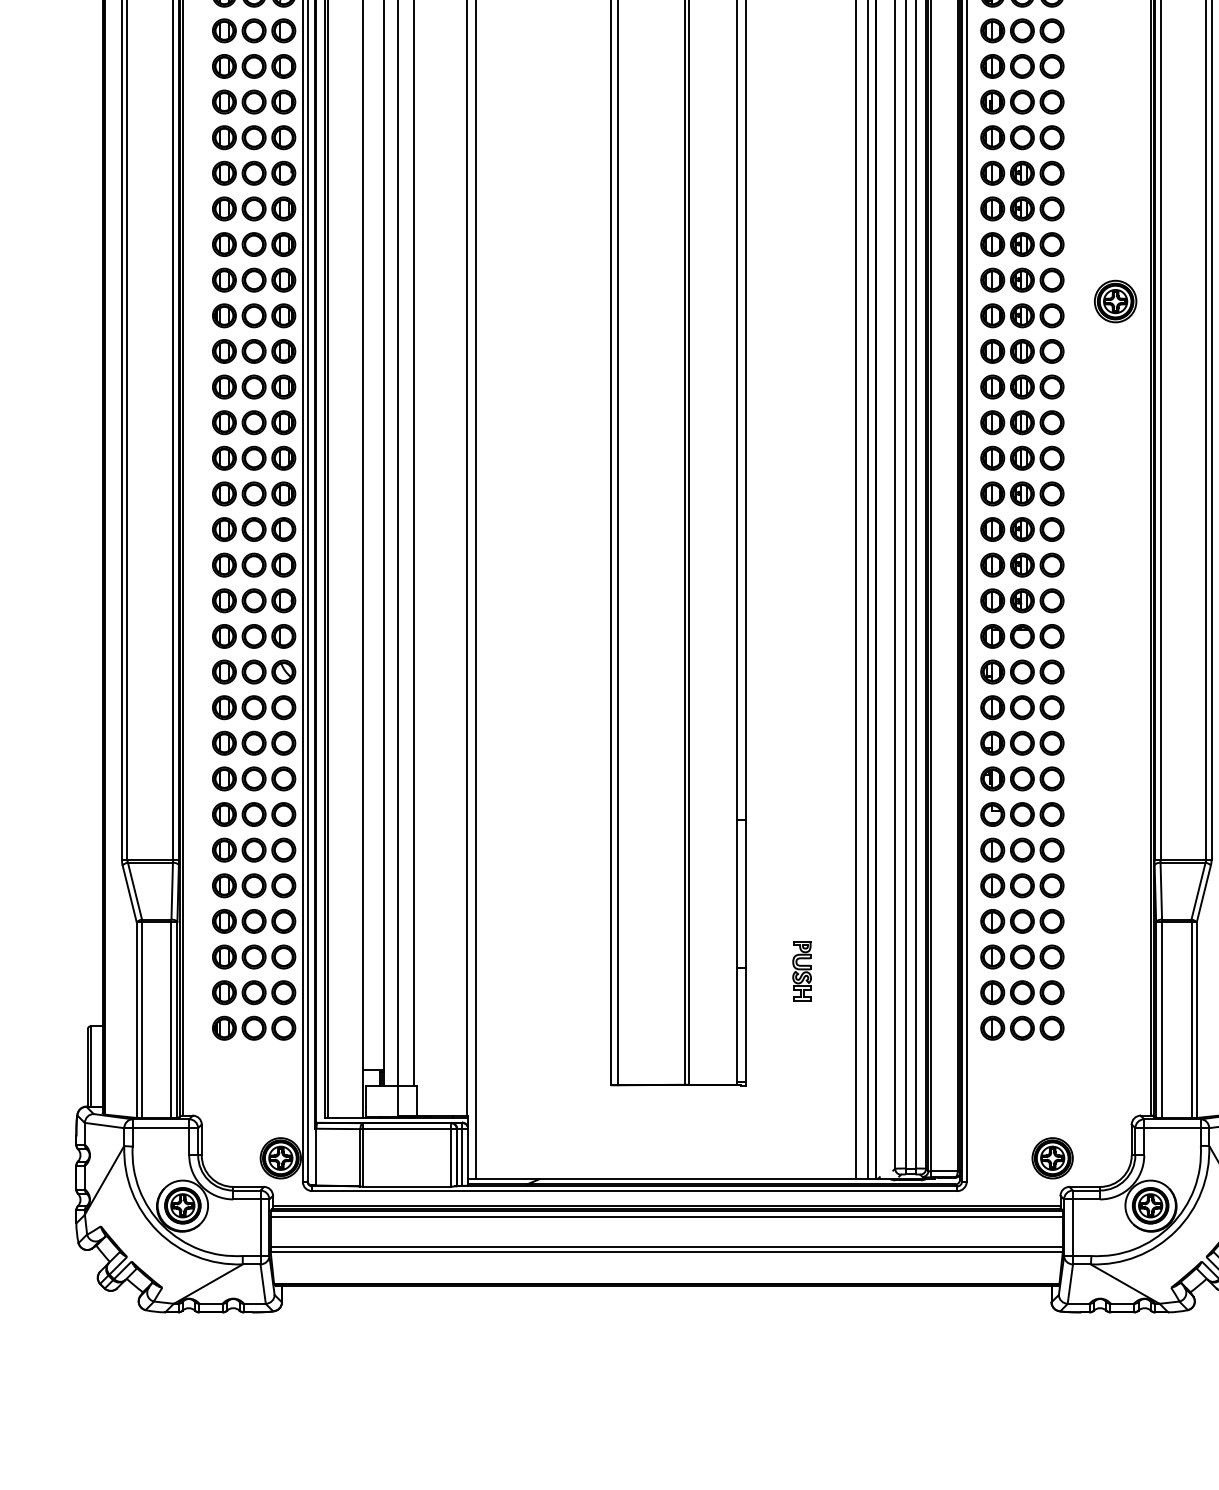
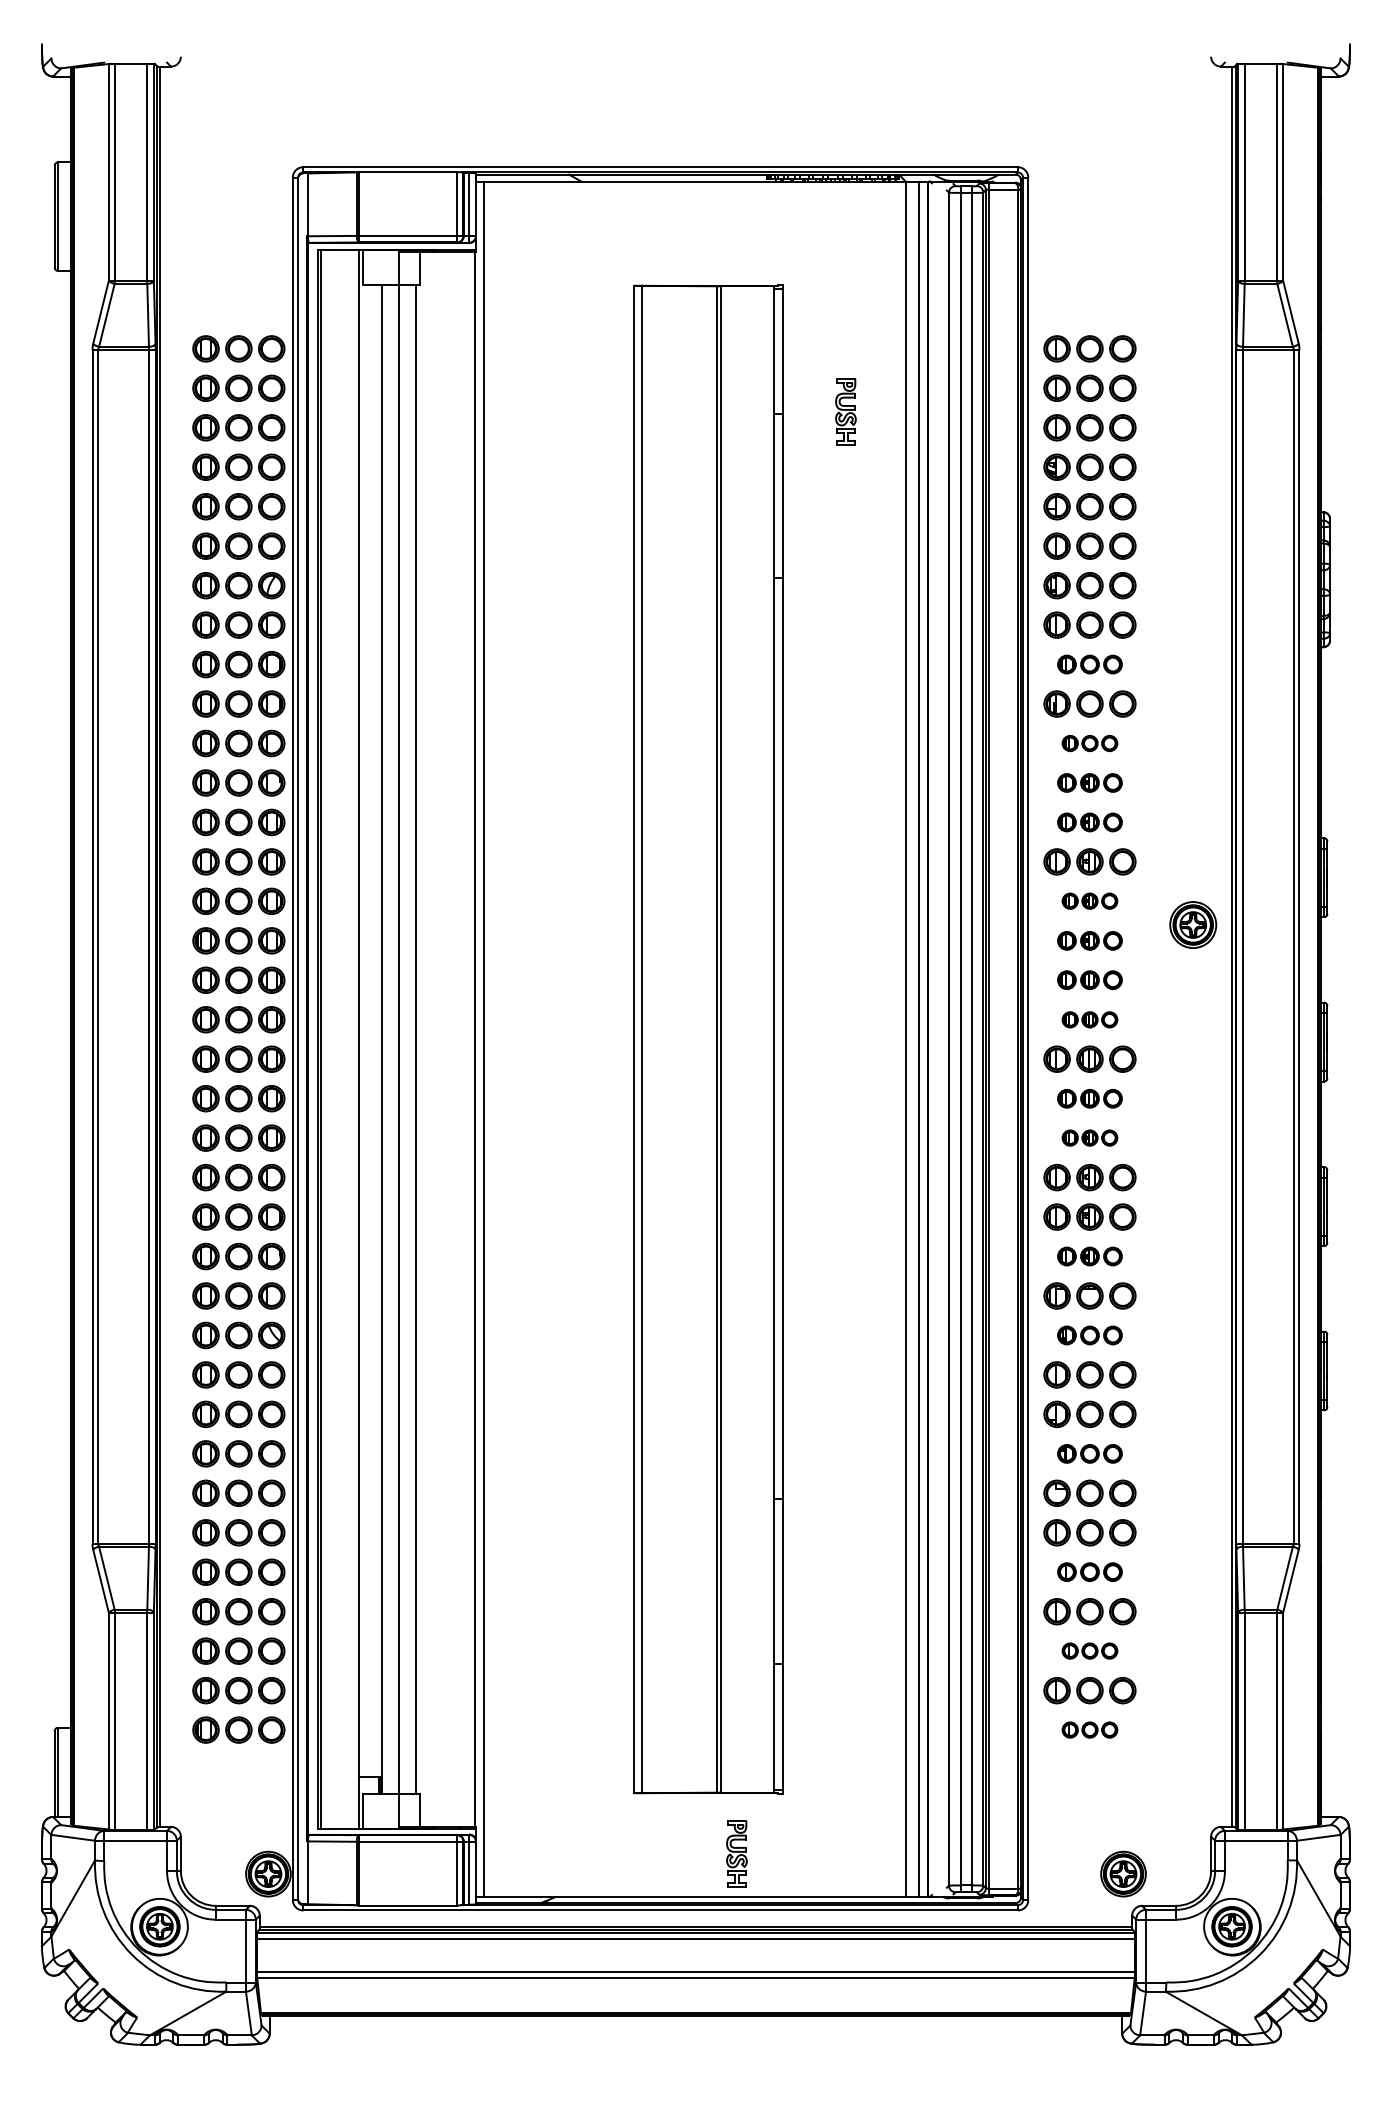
part: (1021, 66) -> (1089, 664), size x0.7
part: (1021, 137) -> (1089, 743), size x0.6
part: (1021, 172) -> (1089, 782), size x0.7
part: (1021, 209) -> (1089, 822), size x0.7
part: (1021, 279) -> (1089, 900), size x0.6
part: (1021, 315) -> (1089, 940), size x0.7
part: (1021, 350) -> (1089, 979), size x0.7
part: (1021, 386) -> (1089, 1019), size x0.6
part: (1021, 458) -> (1089, 1098), size x0.7
part: (1021, 493) -> (1089, 1137), size x0.6
part: (1021, 600) -> (1089, 1256), size x0.7
part: (1021, 672) -> (1089, 1335), size x0.7
part: (1021, 778) -> (1089, 1453), size x0.7
part: (1021, 885) -> (1089, 1571), size x0.7
part: (1021, 956) -> (1089, 1650), size x0.6
part: (801, 970) -> (736, 1853), moved
part: (1021, 1027) -> (1089, 1729), size x0.6

